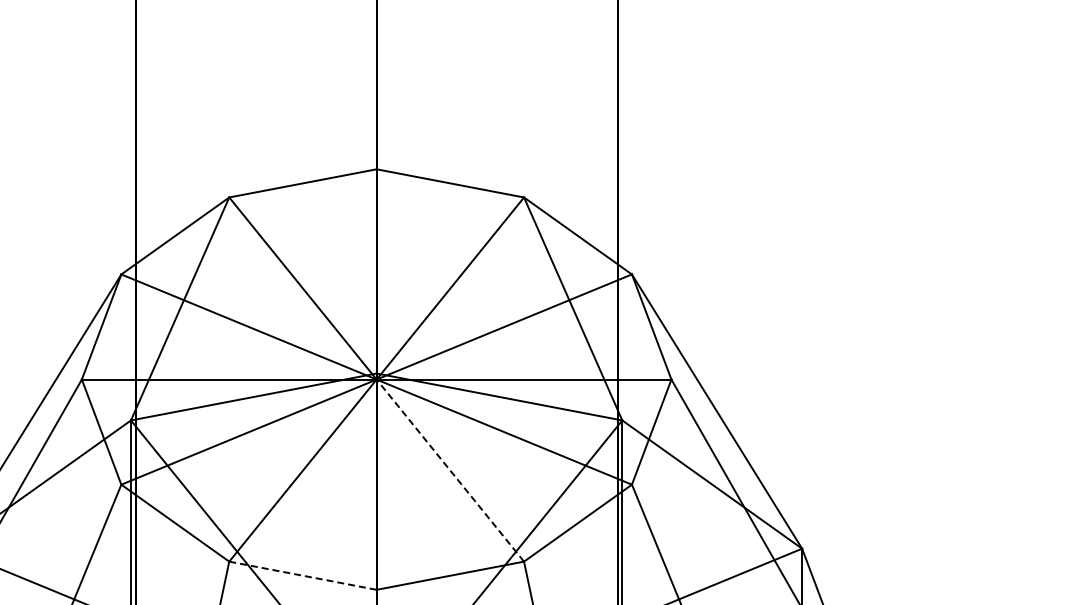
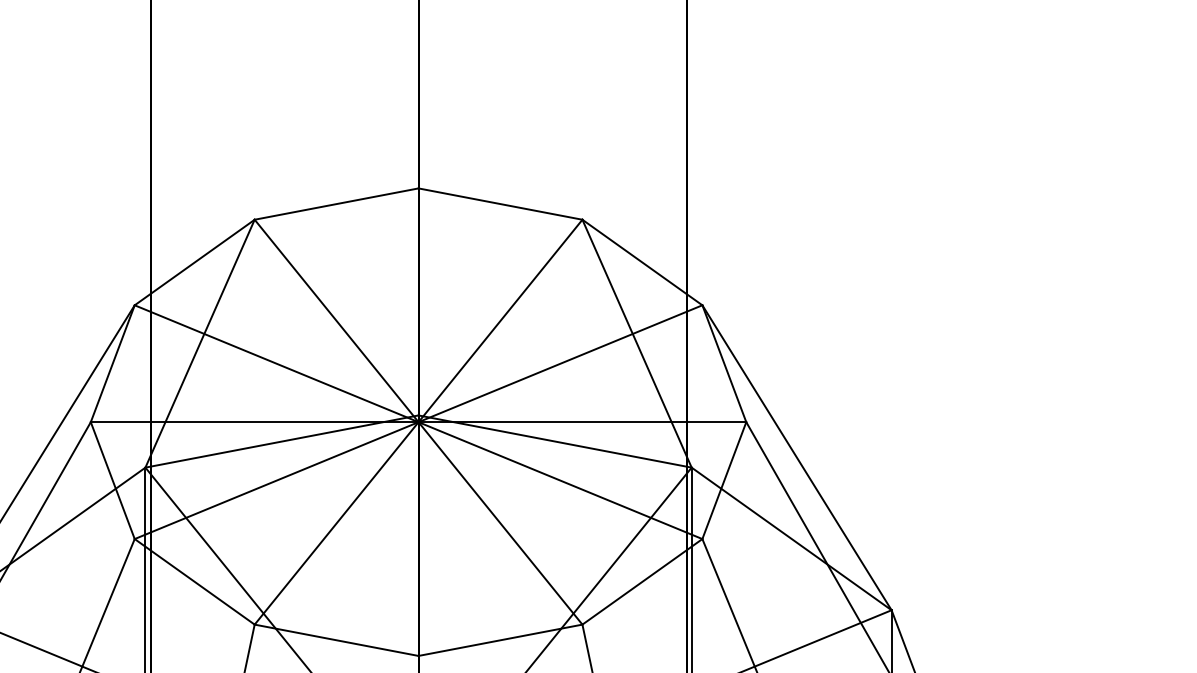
line: (450, 470) -> (500, 523), dashed -> solid
line: (303, 575) -> (337, 640), dashed -> solid

